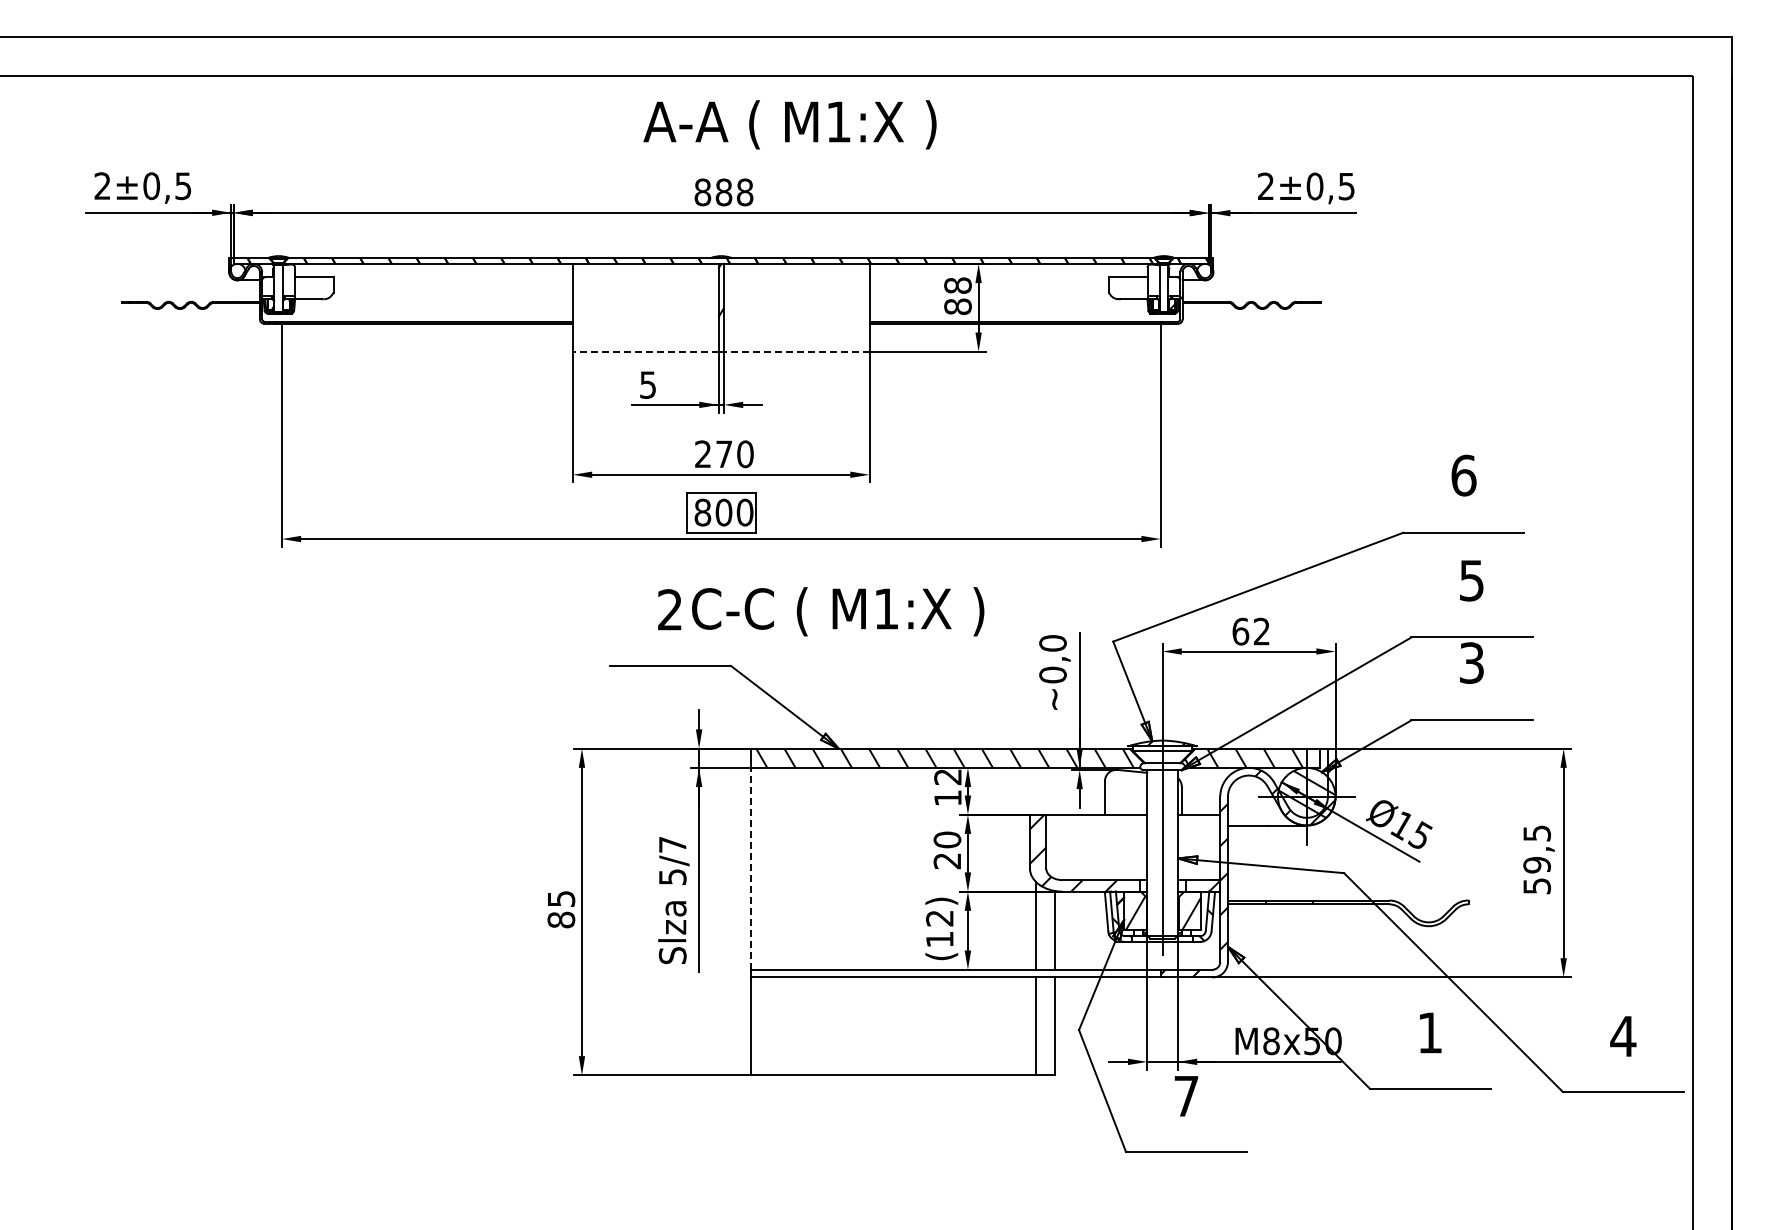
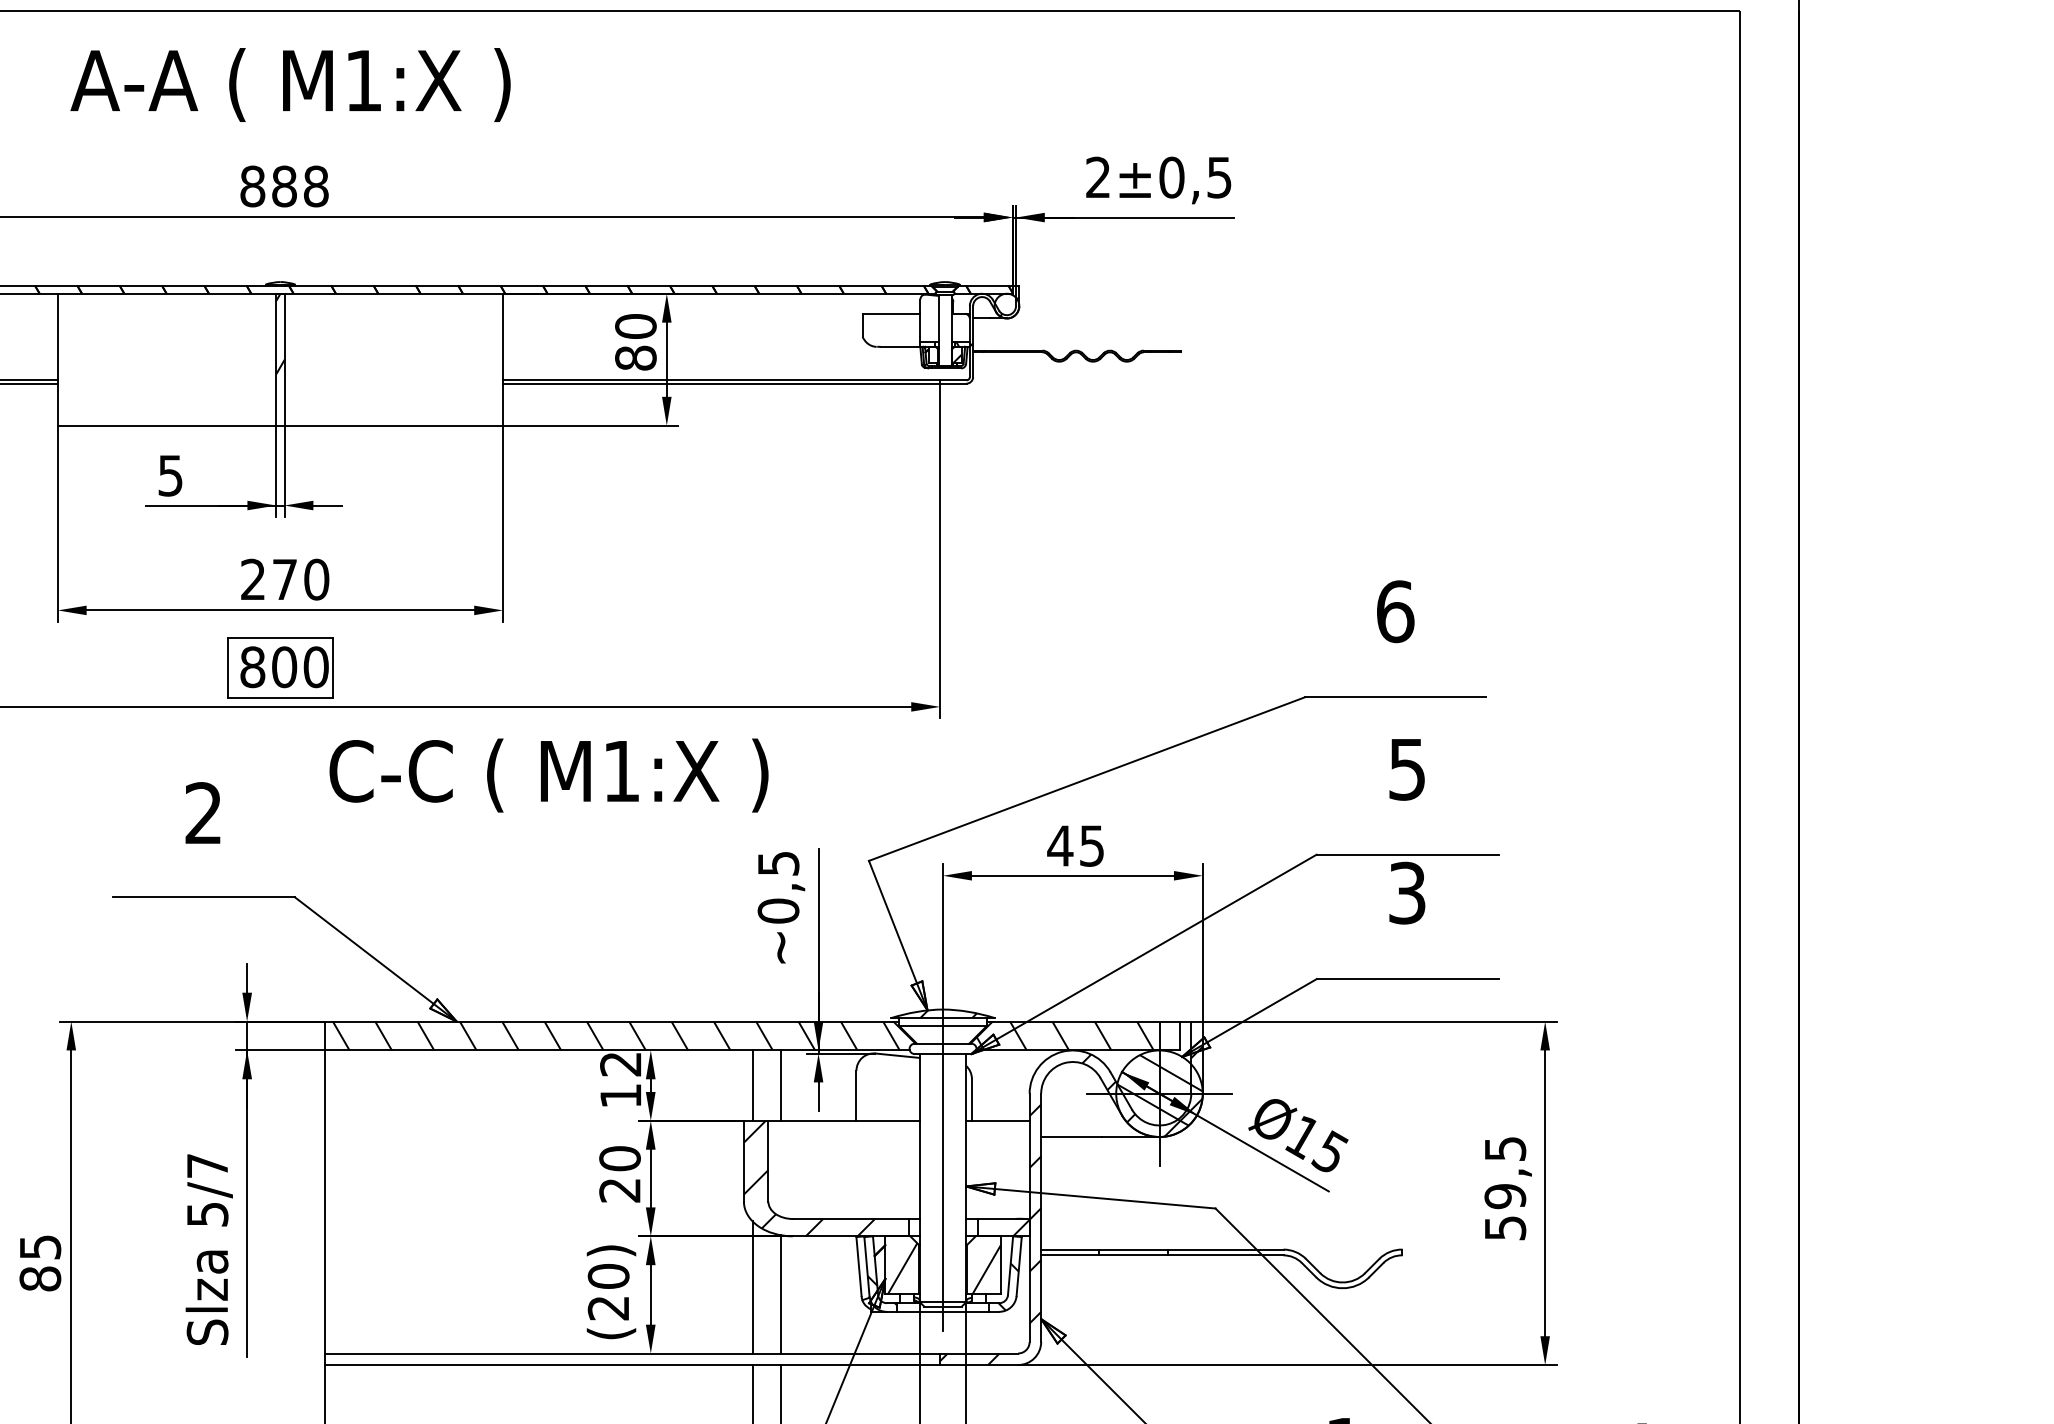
text: (789, 124) -> (289, 84), moved
text: (957, 285) -> (635, 326), 88 -> 80
line: (645, 351) -> (166, 425), dashed -> solid
line: (796, 351) -> (393, 425), dashed -> solid
text: (838, 611) -> (549, 775), moved
text: (1250, 631) -> (1075, 845), 62 -> 45
text: (1052, 643) -> (777, 863), 0,0 -> 0,5
line: (1035, 790) -> (752, 1084), added
line: (1054, 790) -> (780, 1084), added
line: (751, 868) -> (325, 1201), dashed -> solid
text: (939, 928) -> (608, 1291), (12) -> (20)

